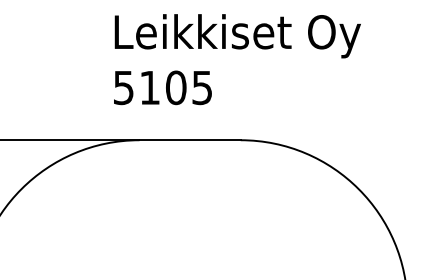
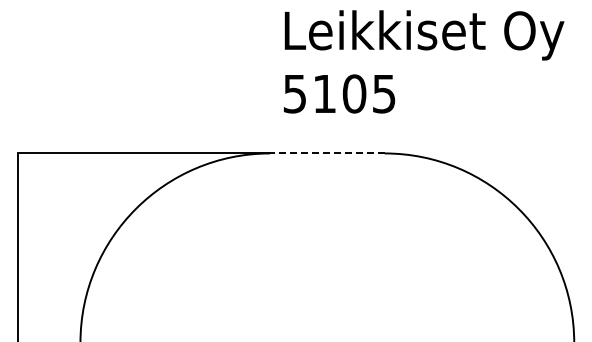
text: (237, 59) -> (424, 61), moved
line: (189, 140) -> (326, 153), solid -> dashed

